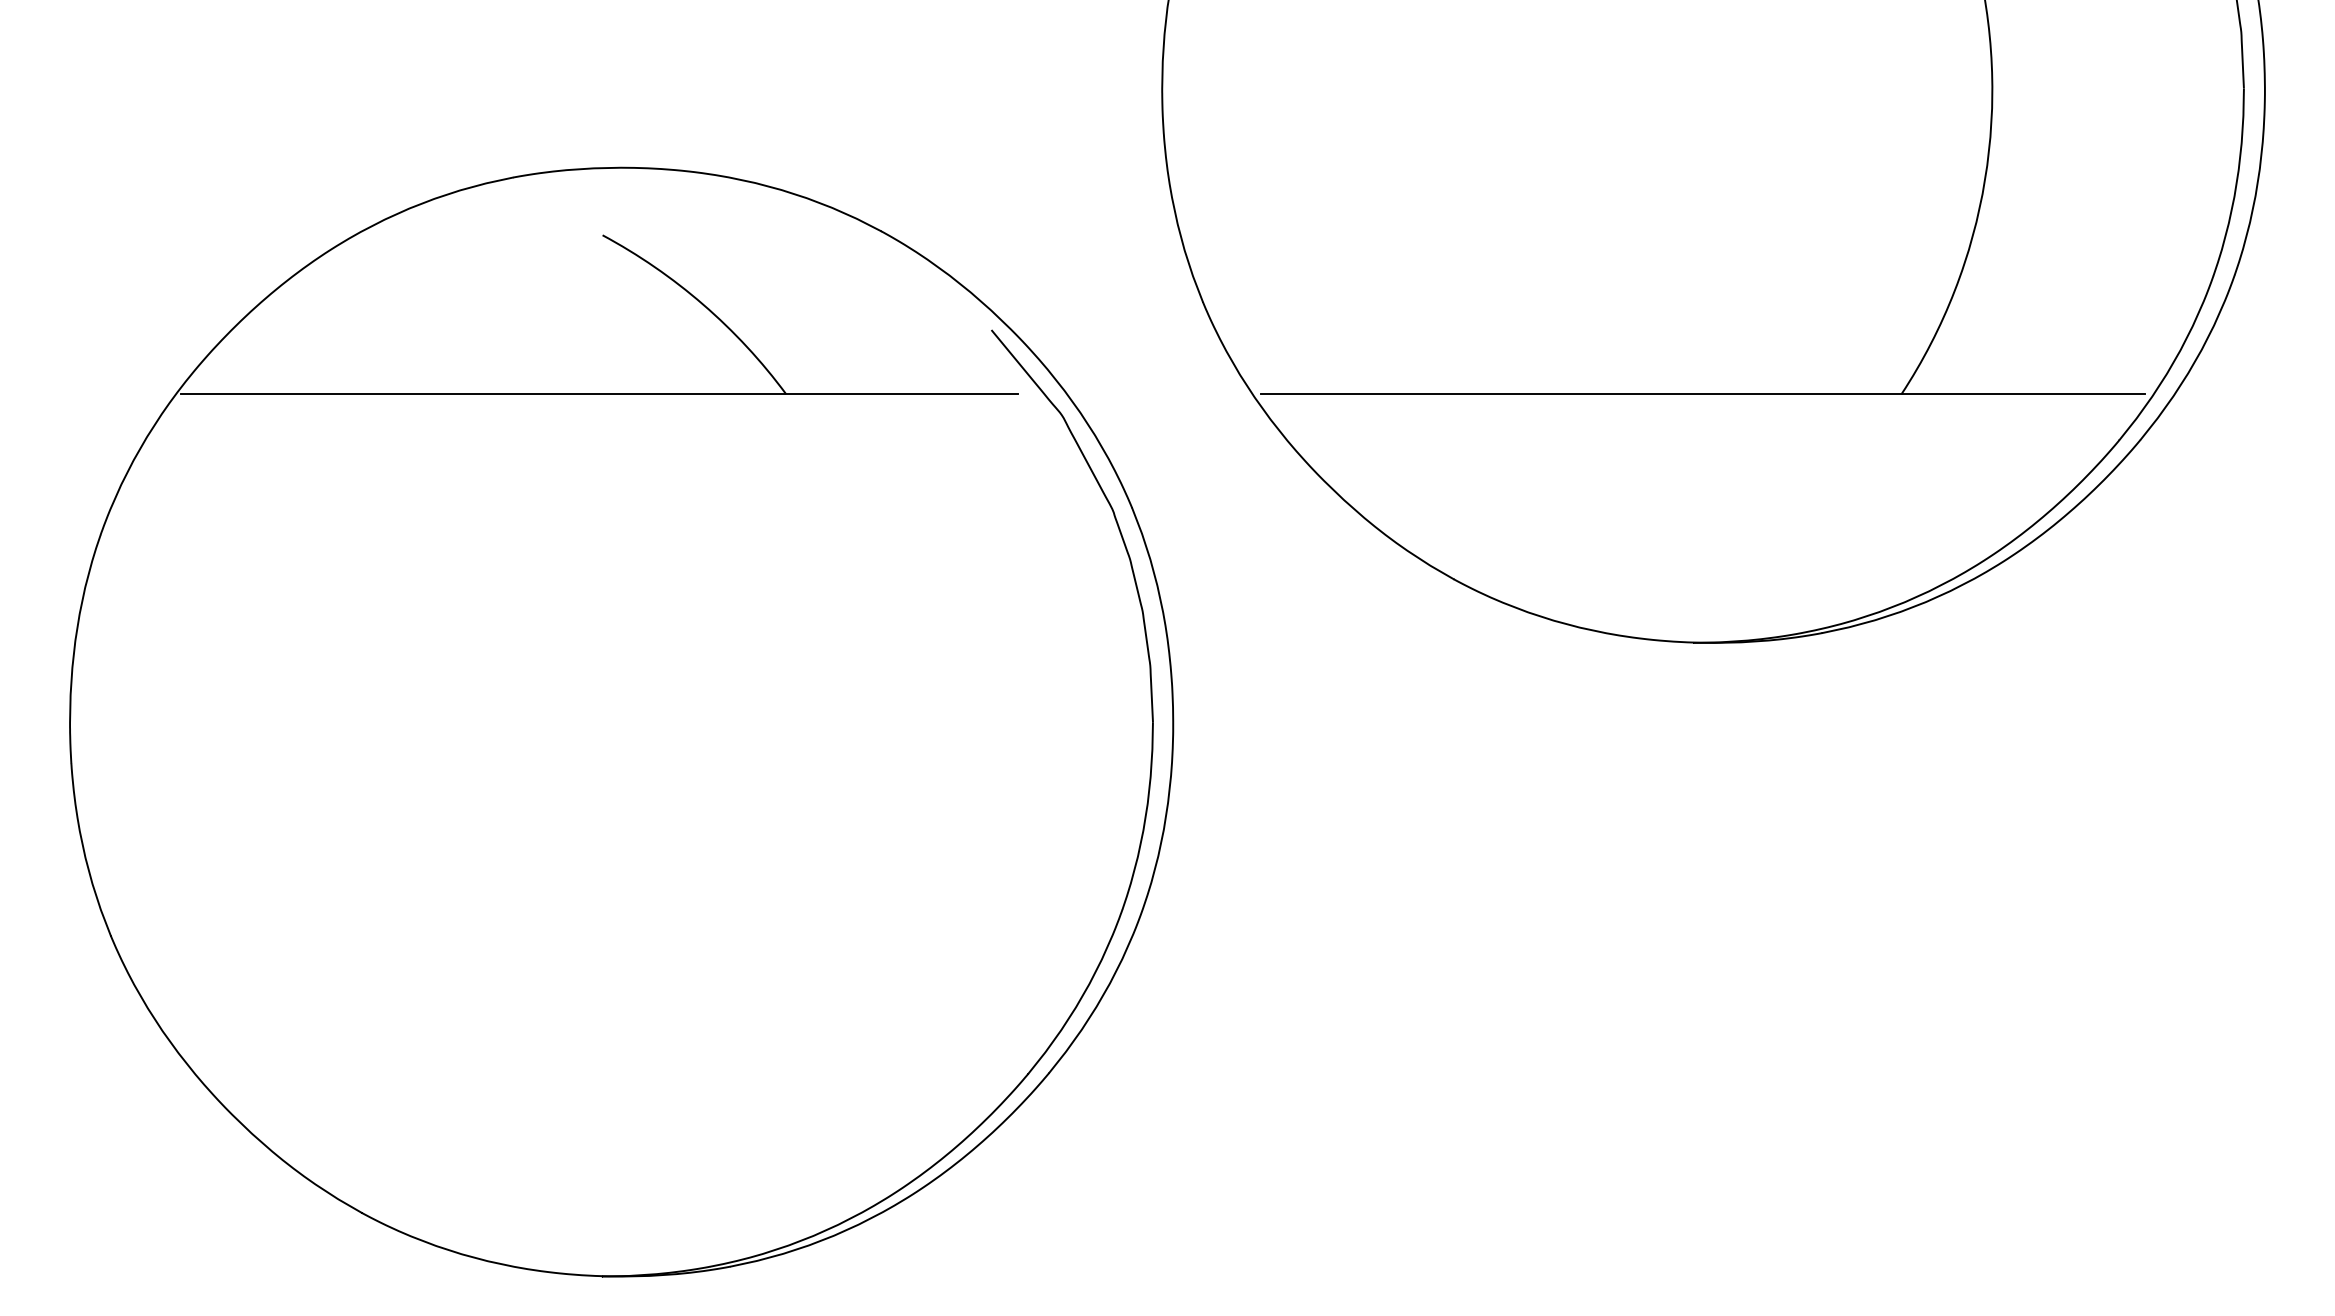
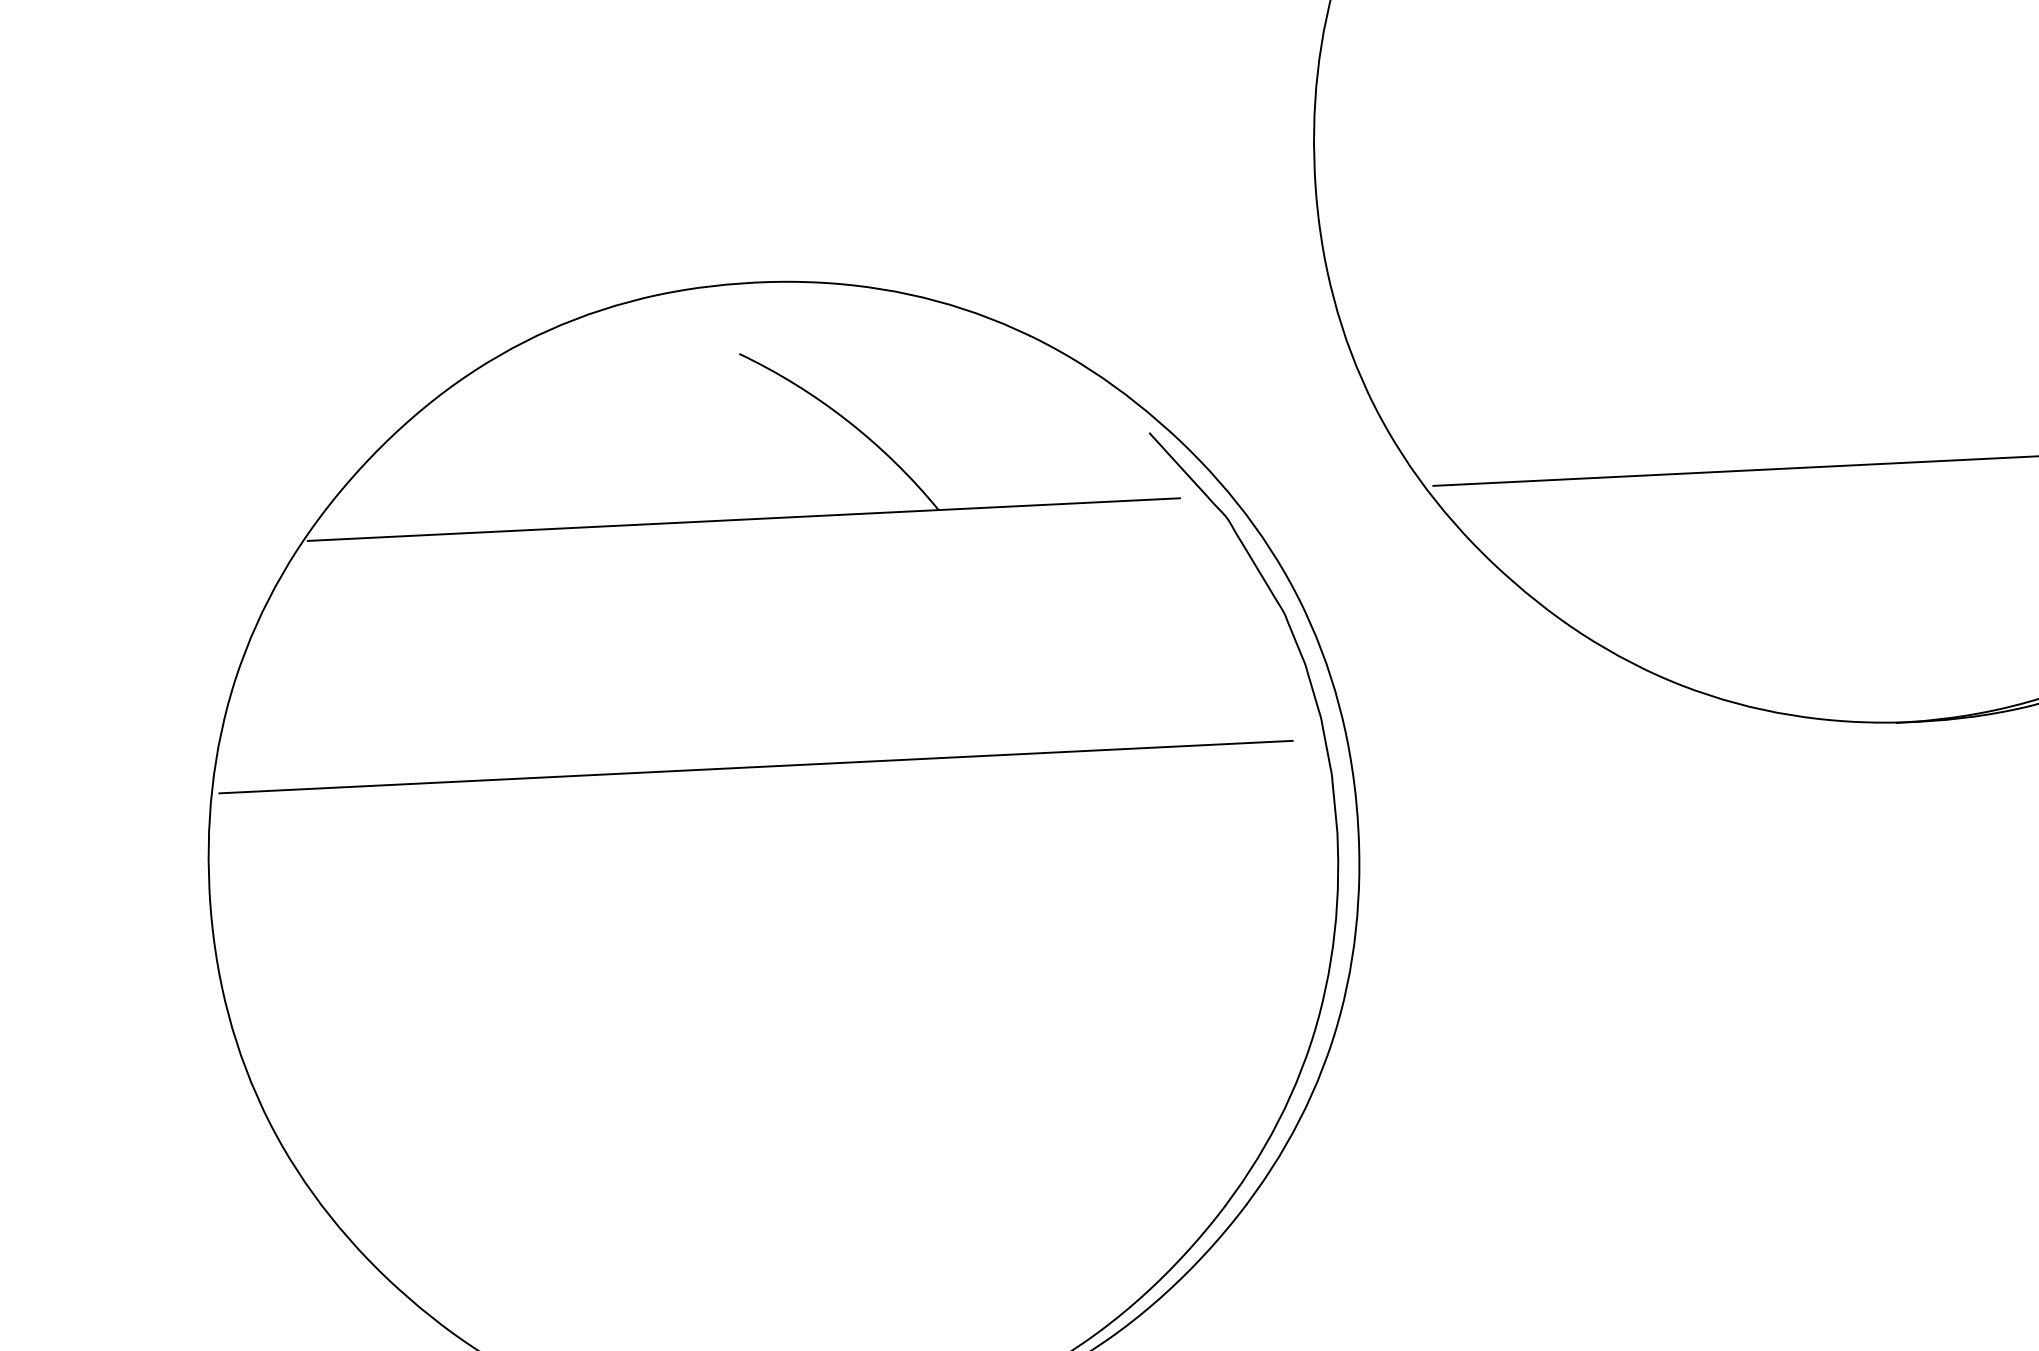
line: (599, 631) -> (756, 766), added

